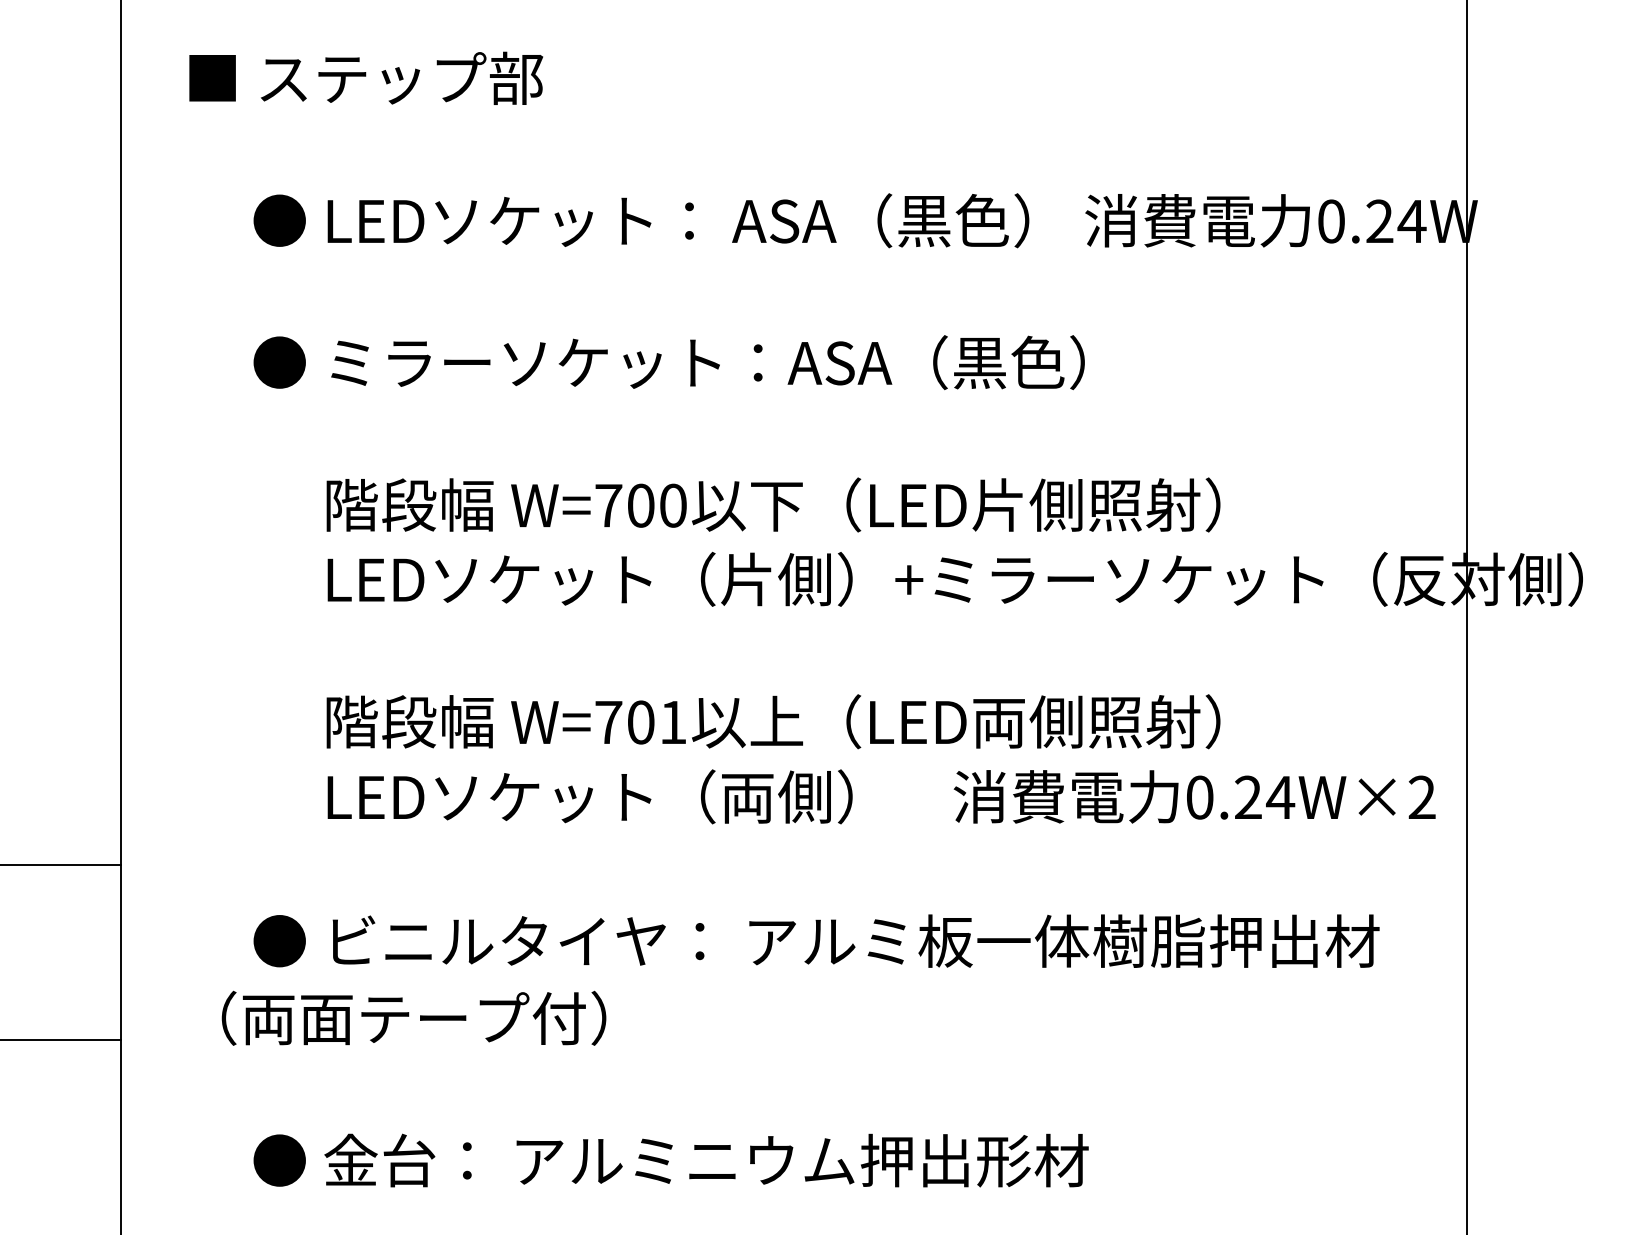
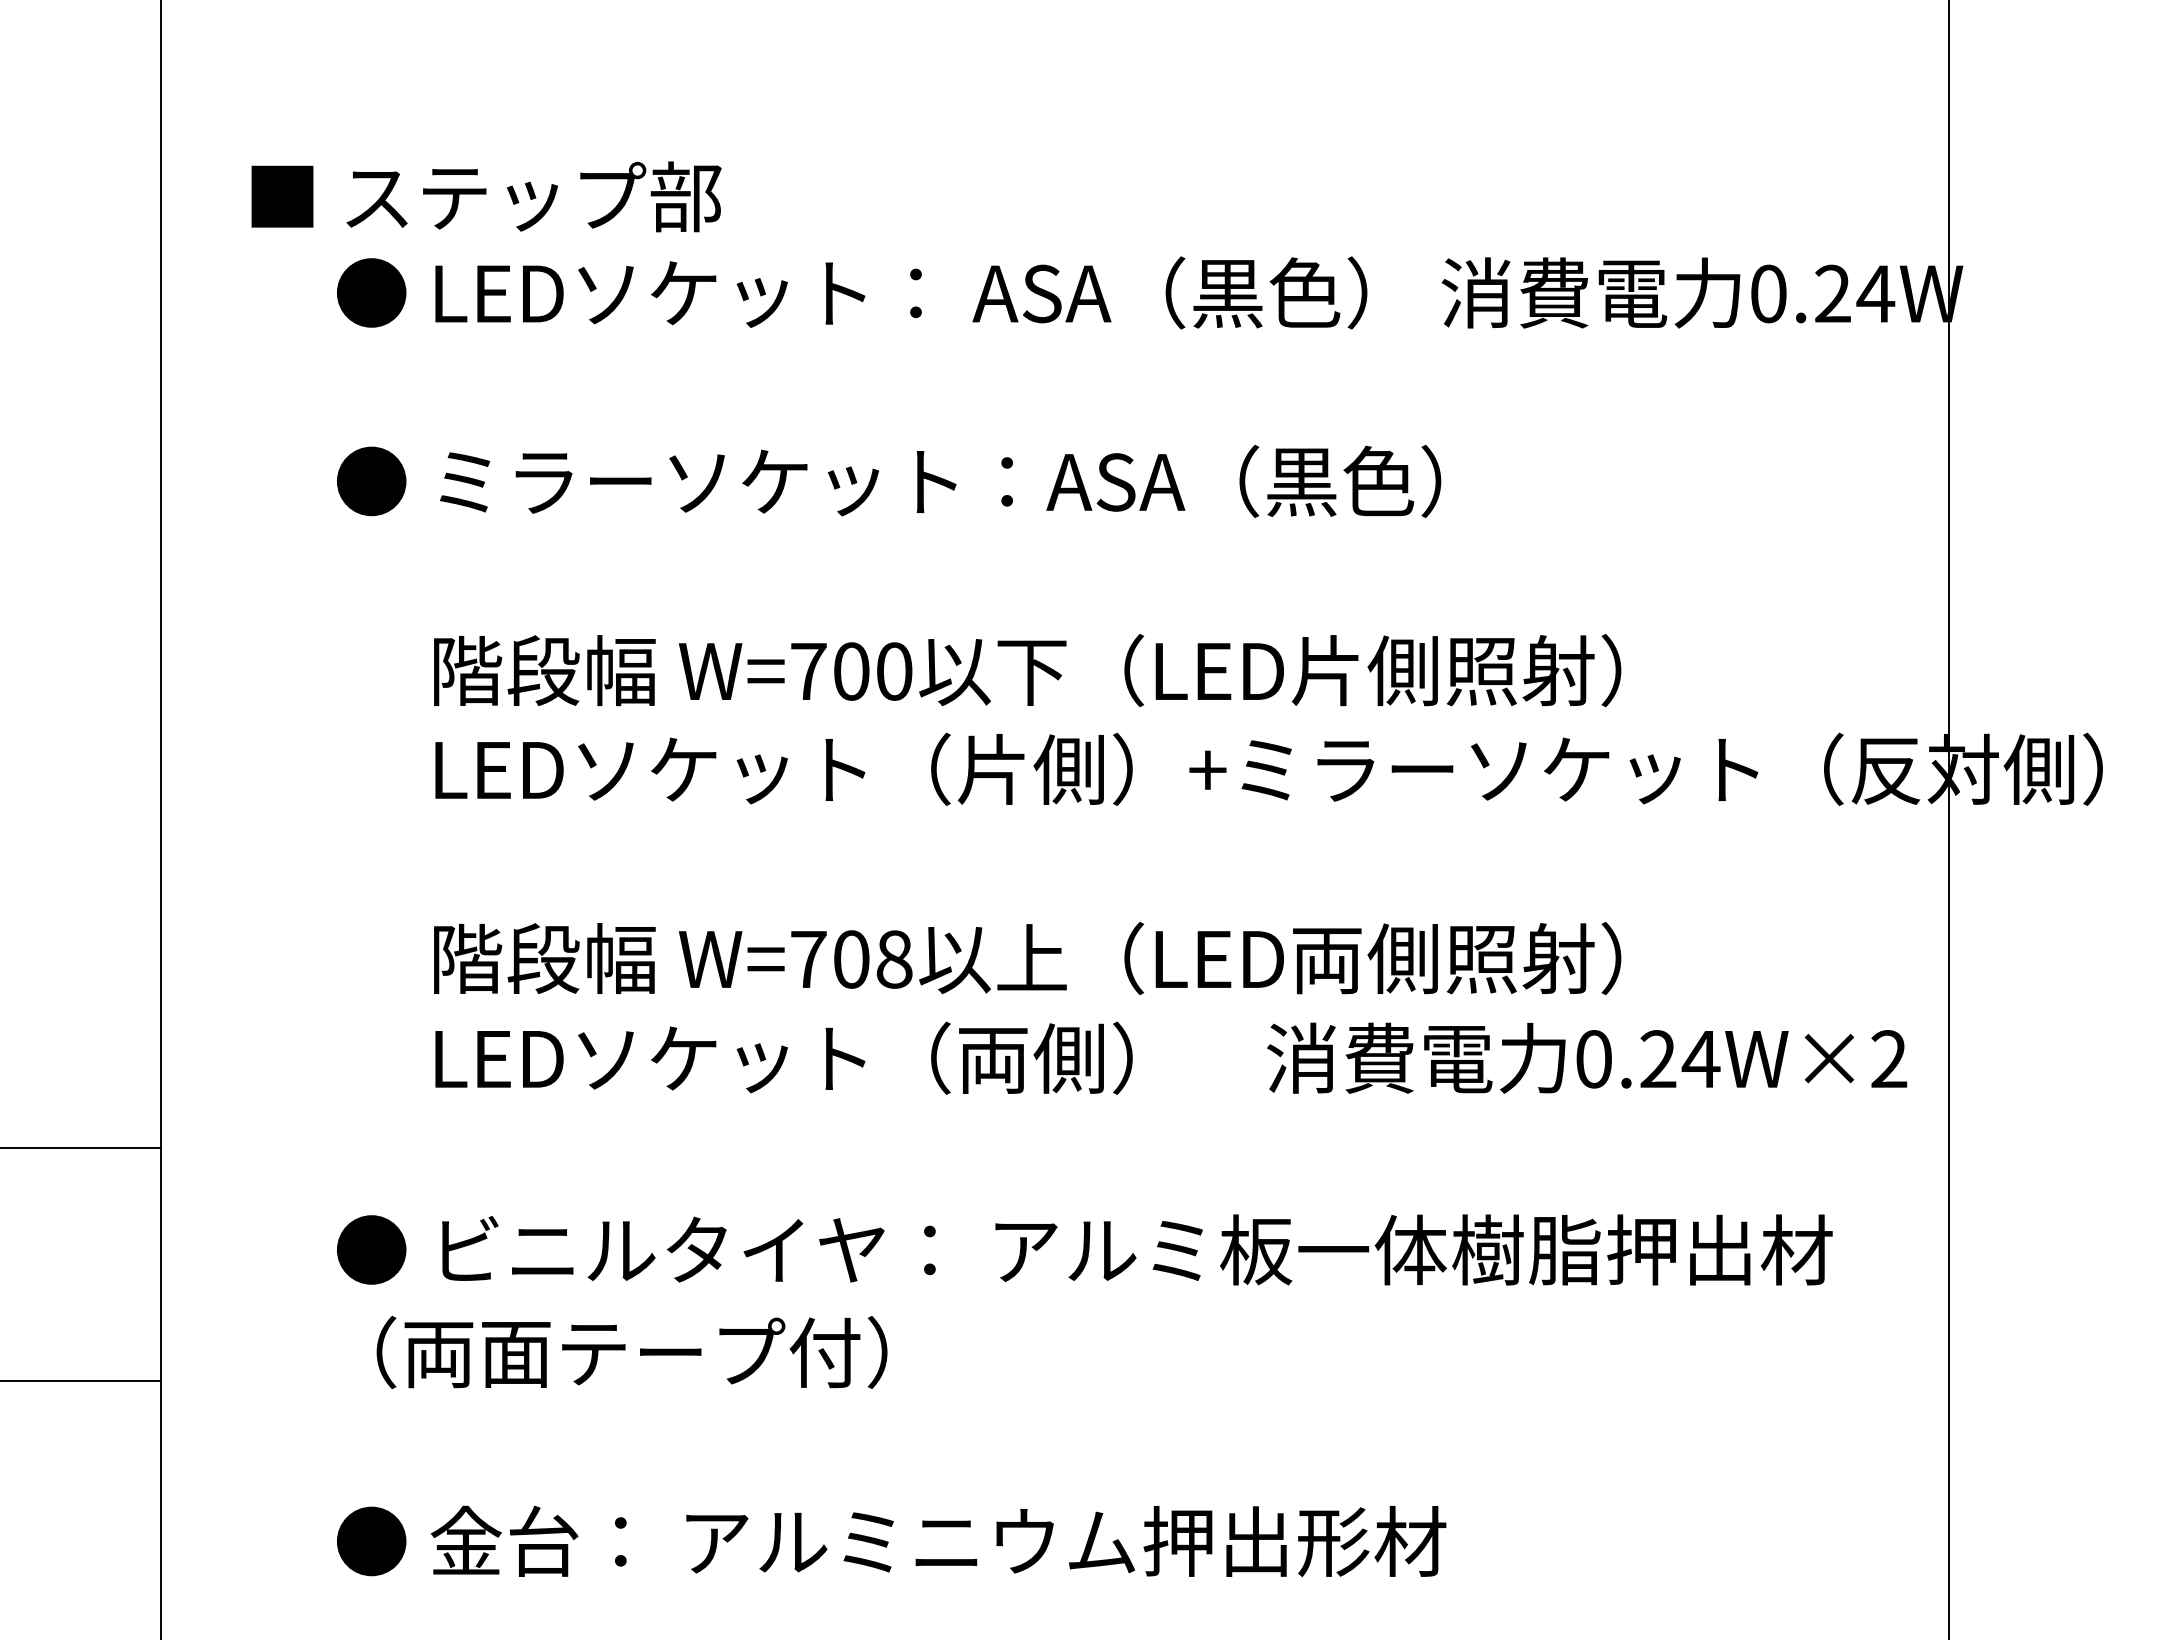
text: (366, 78) -> (486, 196), moved
text: (673, 722) -> (894, 959), W=701 -> W=708
text: (413, 1018) -> (631, 1352), moved

